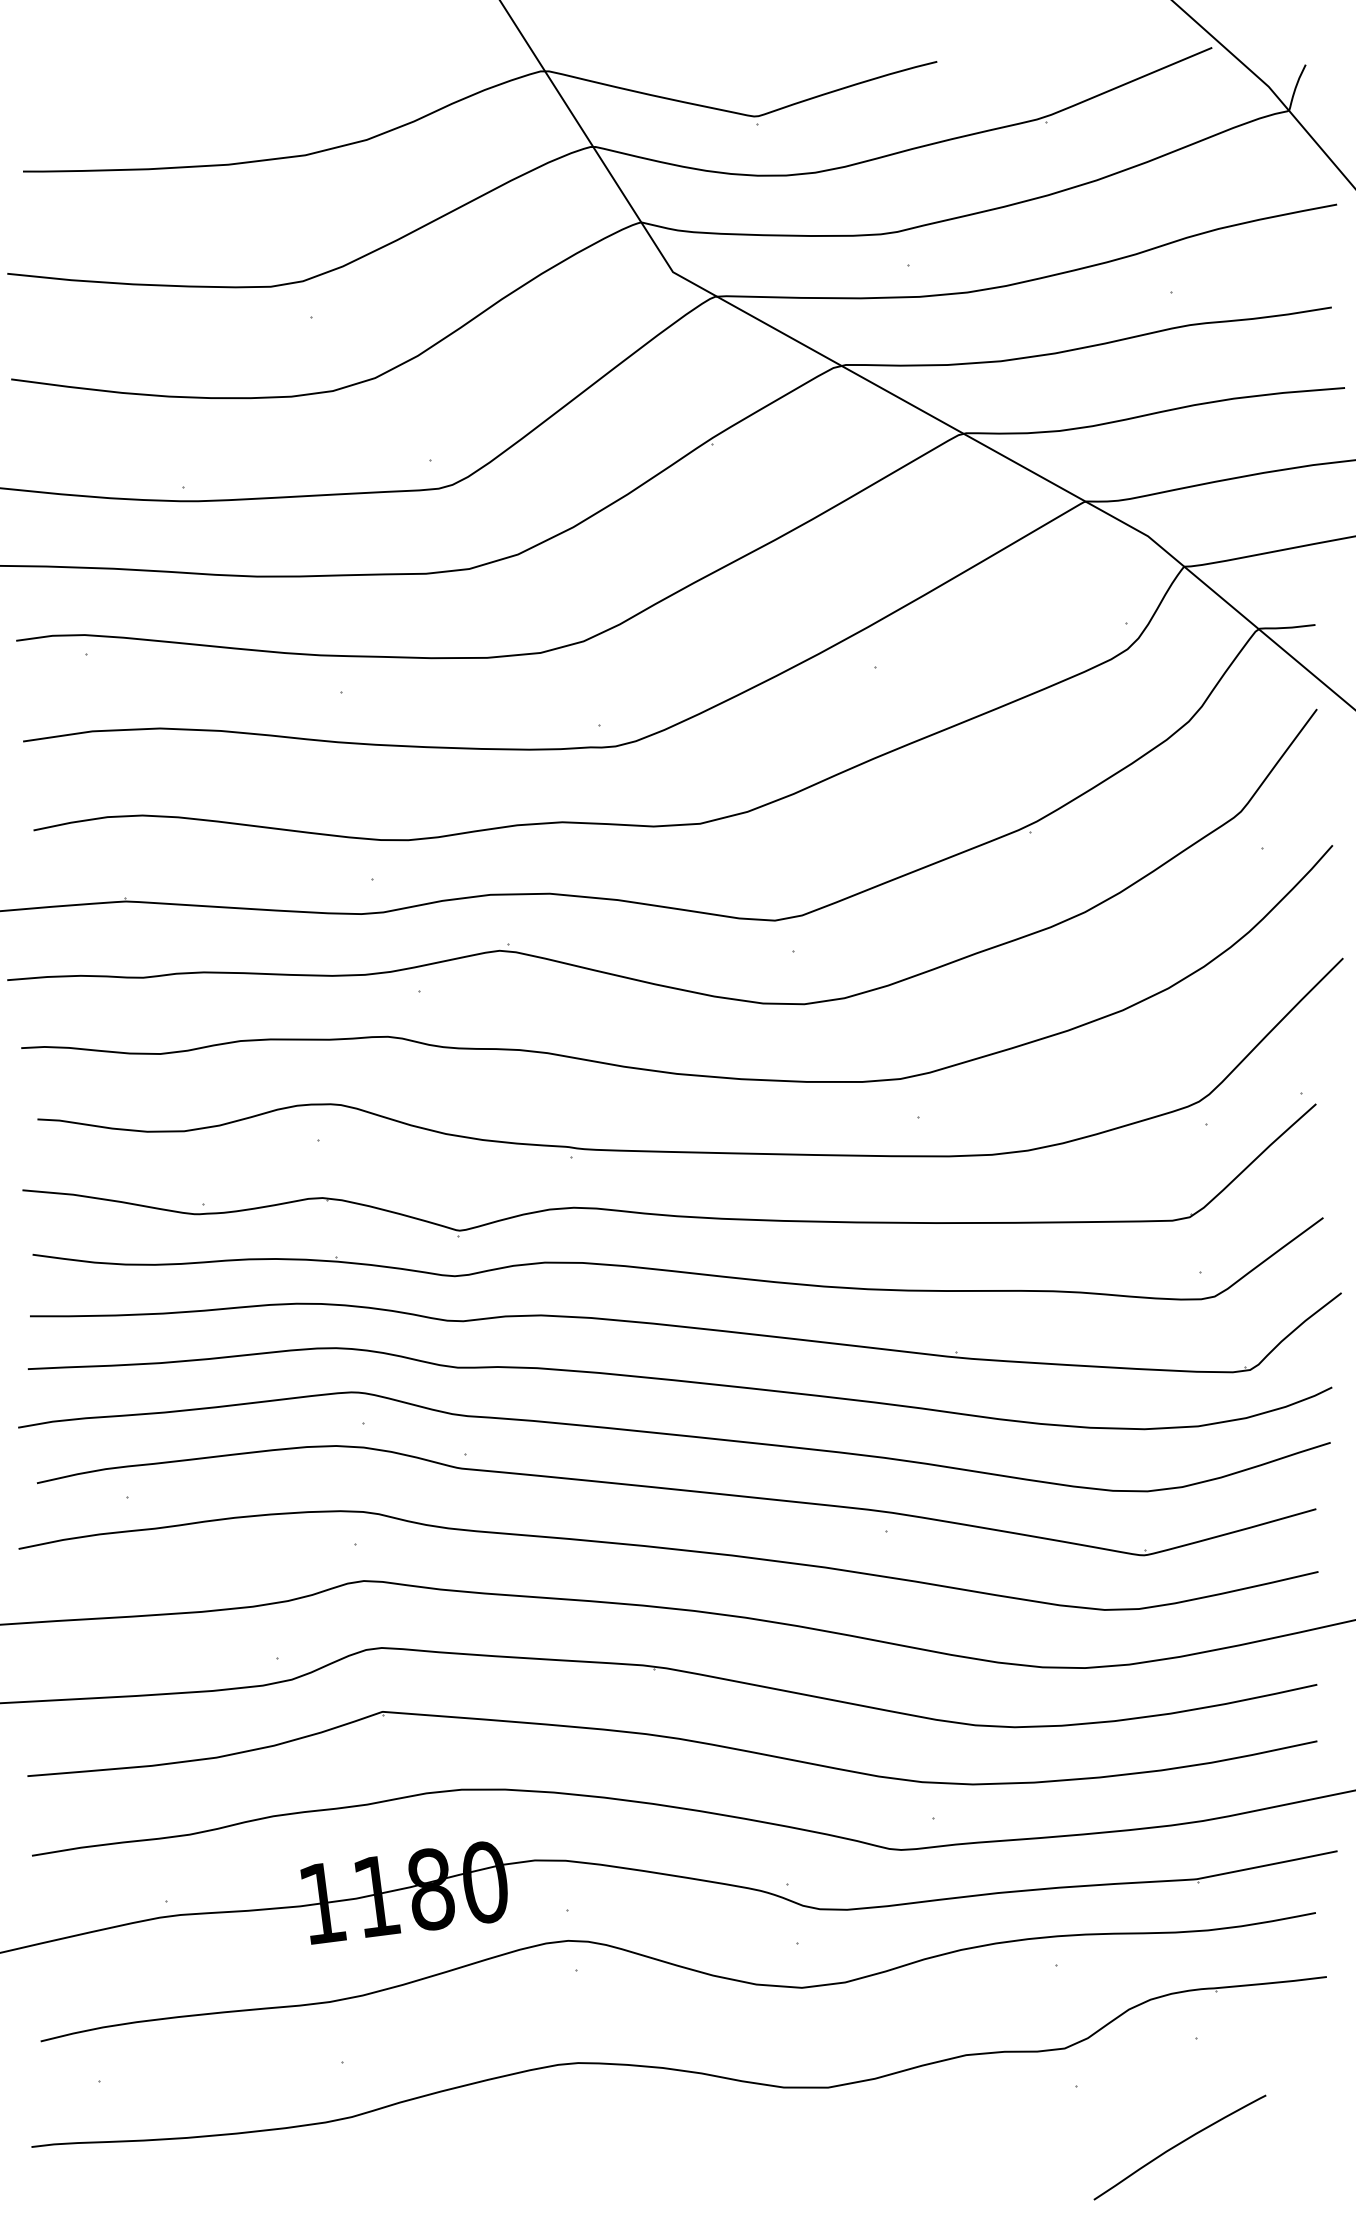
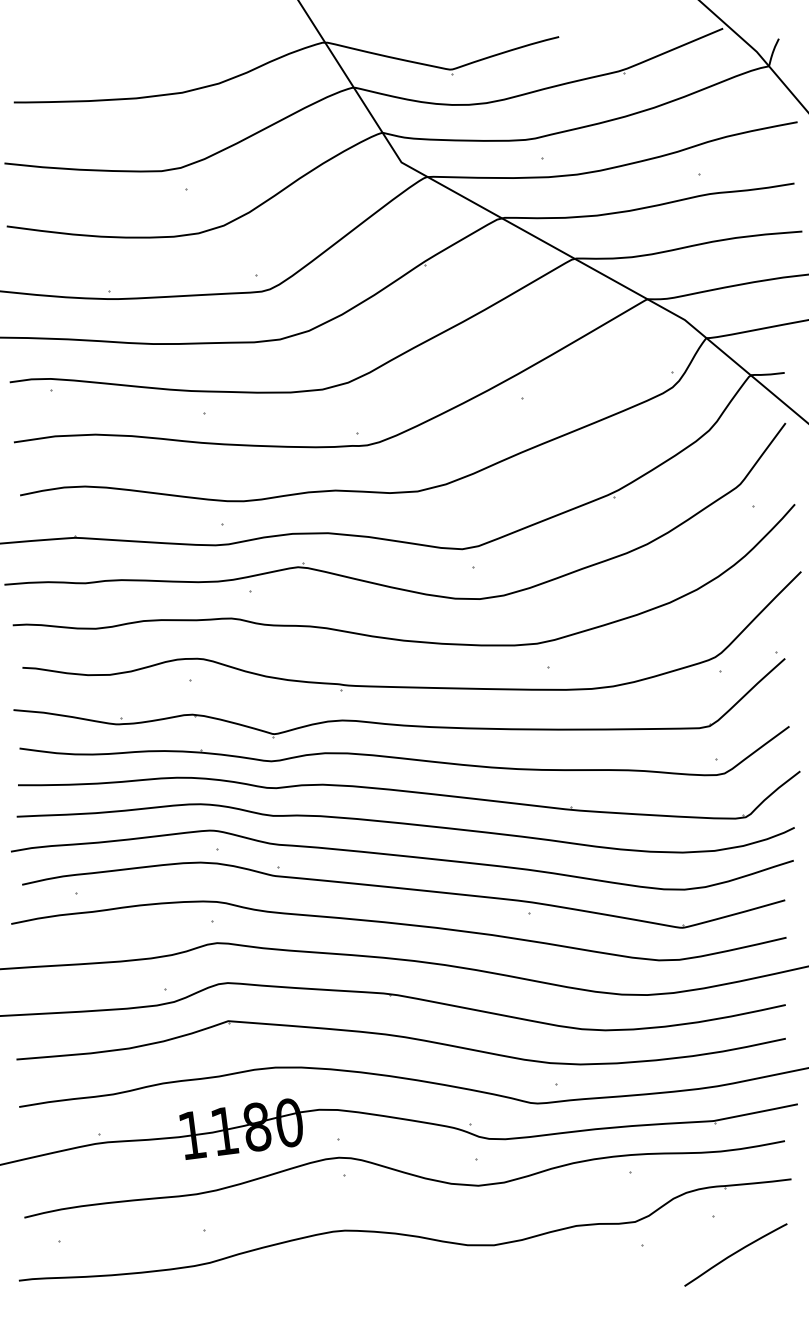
curve: (1179, 2144) -> (735, 1253), moved

